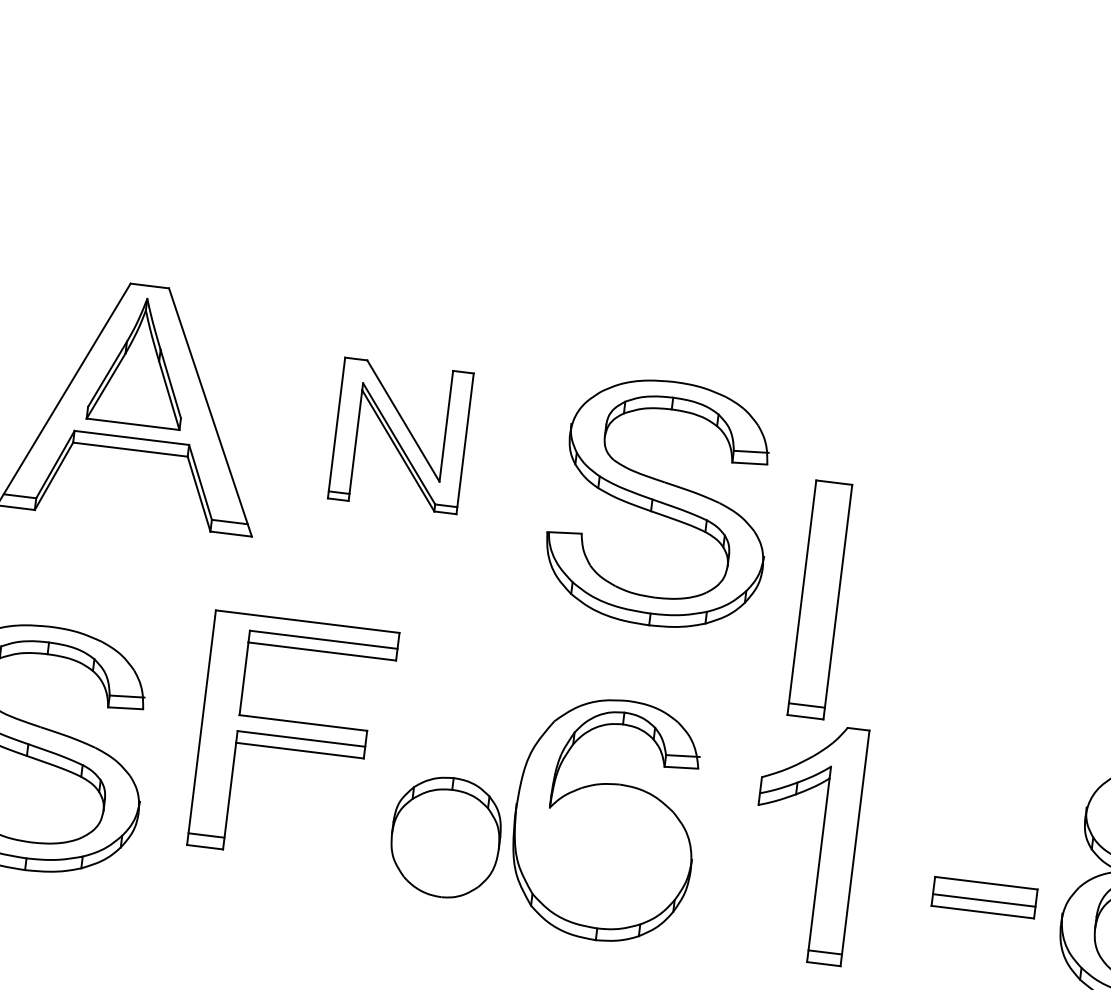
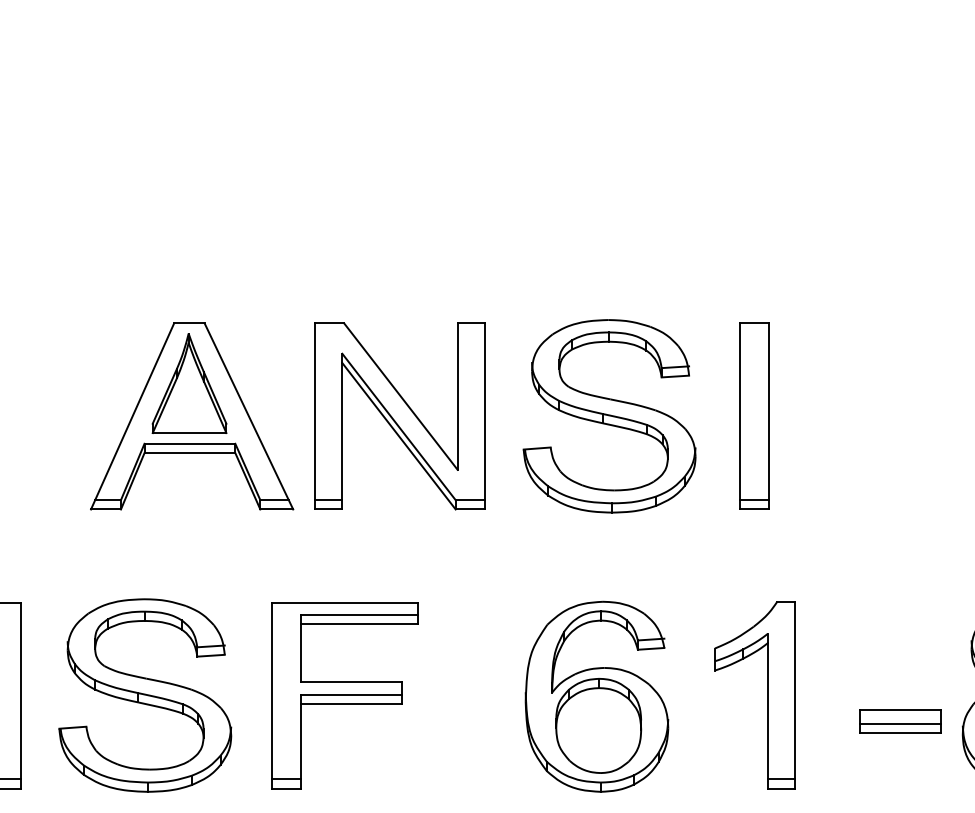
part: (400, 435) -> (399, 416), size x1.67
part: (660, 503) -> (609, 416), moved
part: (820, 598) -> (754, 415), moved
part: (292, 738) -> (344, 695), moved
part: (445, 836) -> (598, 725), moved

